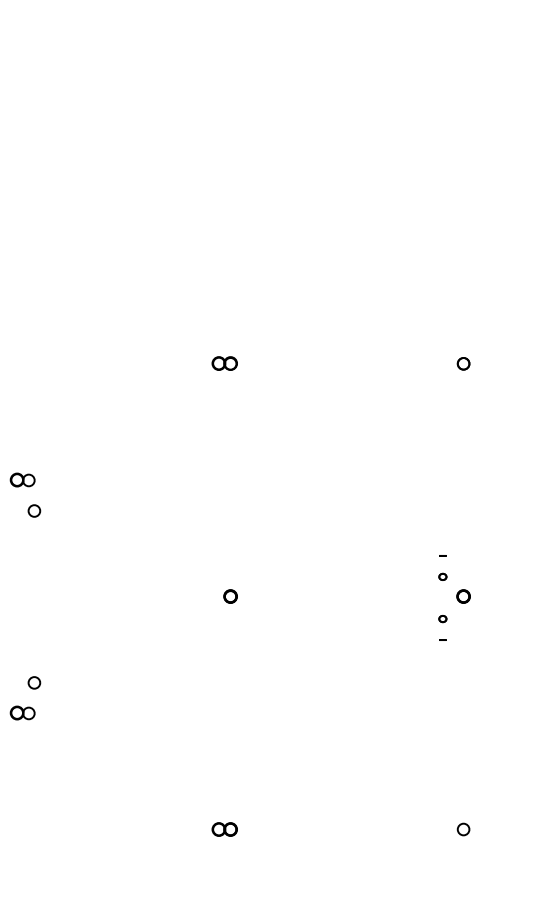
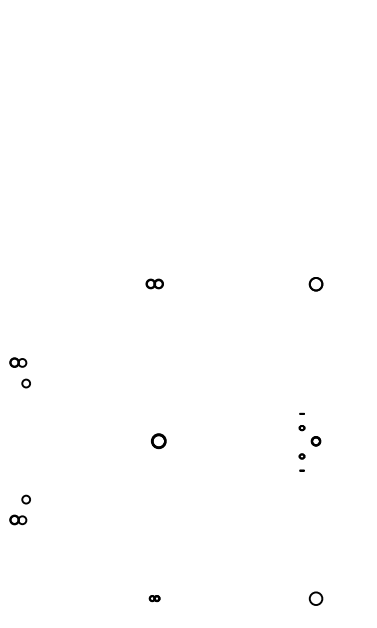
part: (462, 362) -> (315, 283), size x1.6
part: (230, 596) -> (158, 441), size x1.6
part: (224, 829) -> (154, 598), size x0.6
circle: (462, 829) -> (315, 598), size x1.6

